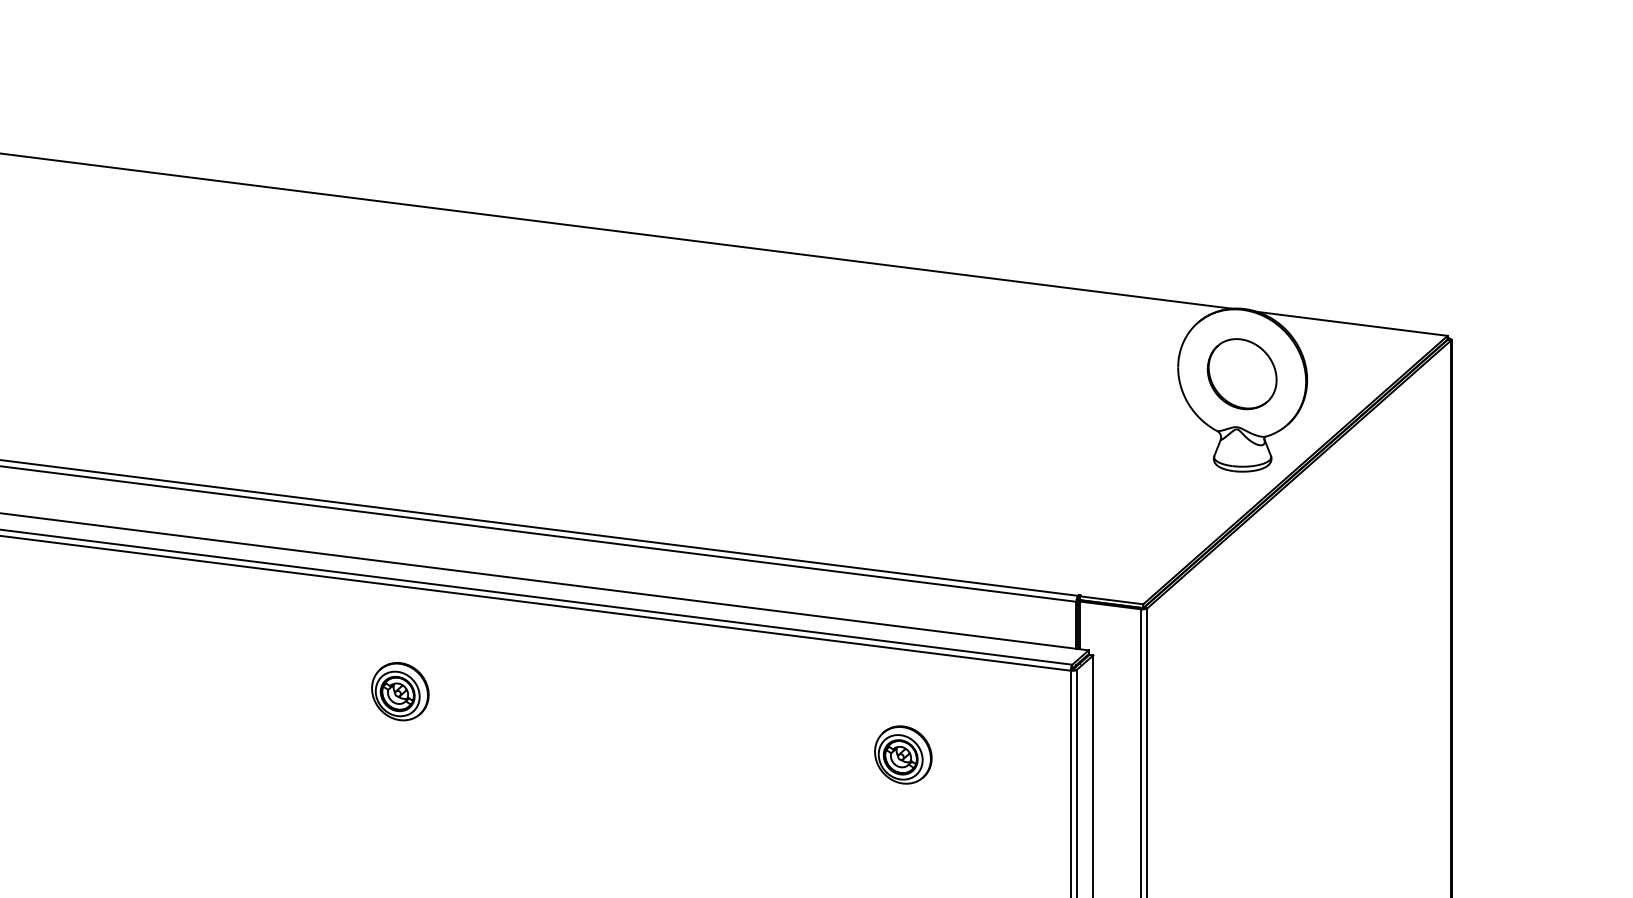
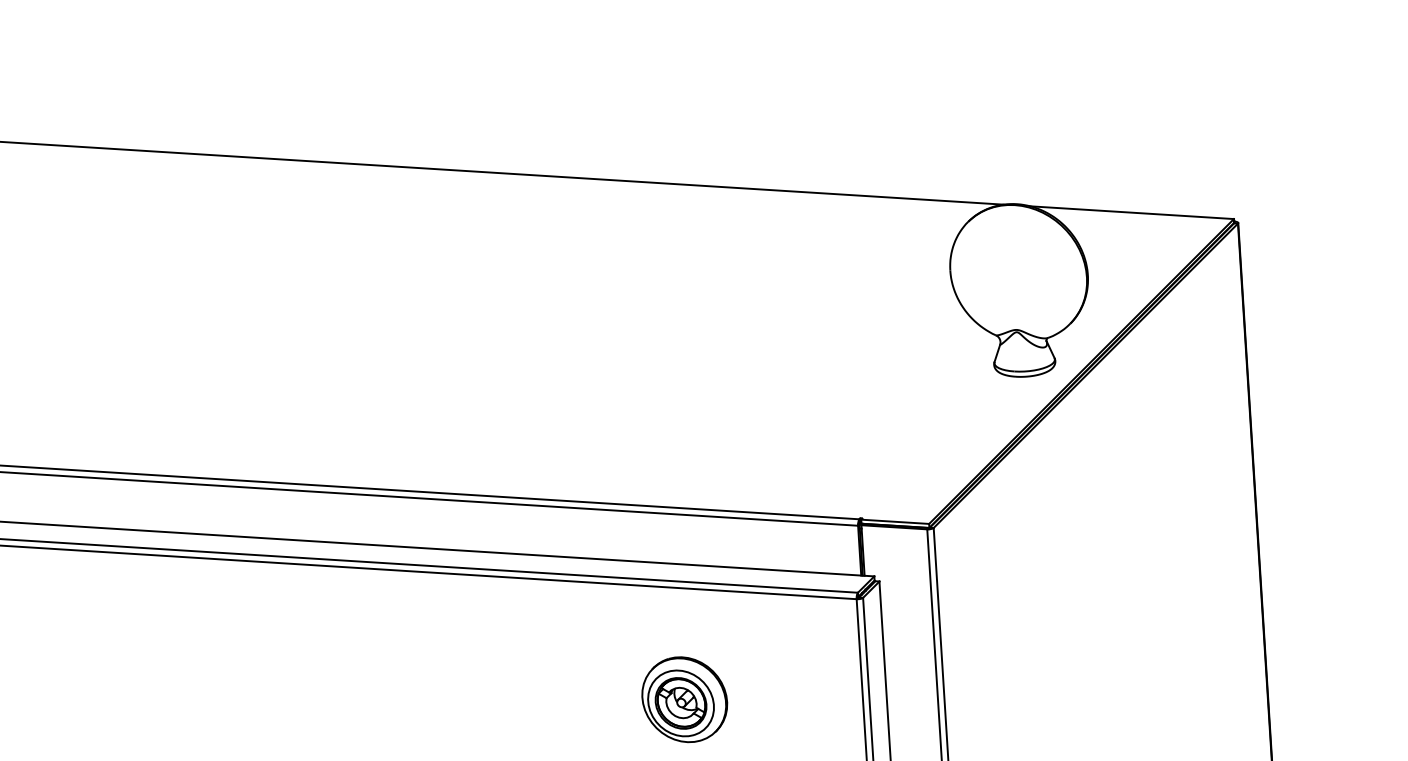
part: (1241, 374) -> (1017, 273), removed
part: (400, 691) -> (147, 665), removed
part: (903, 754) -> (684, 699), size x1.4

